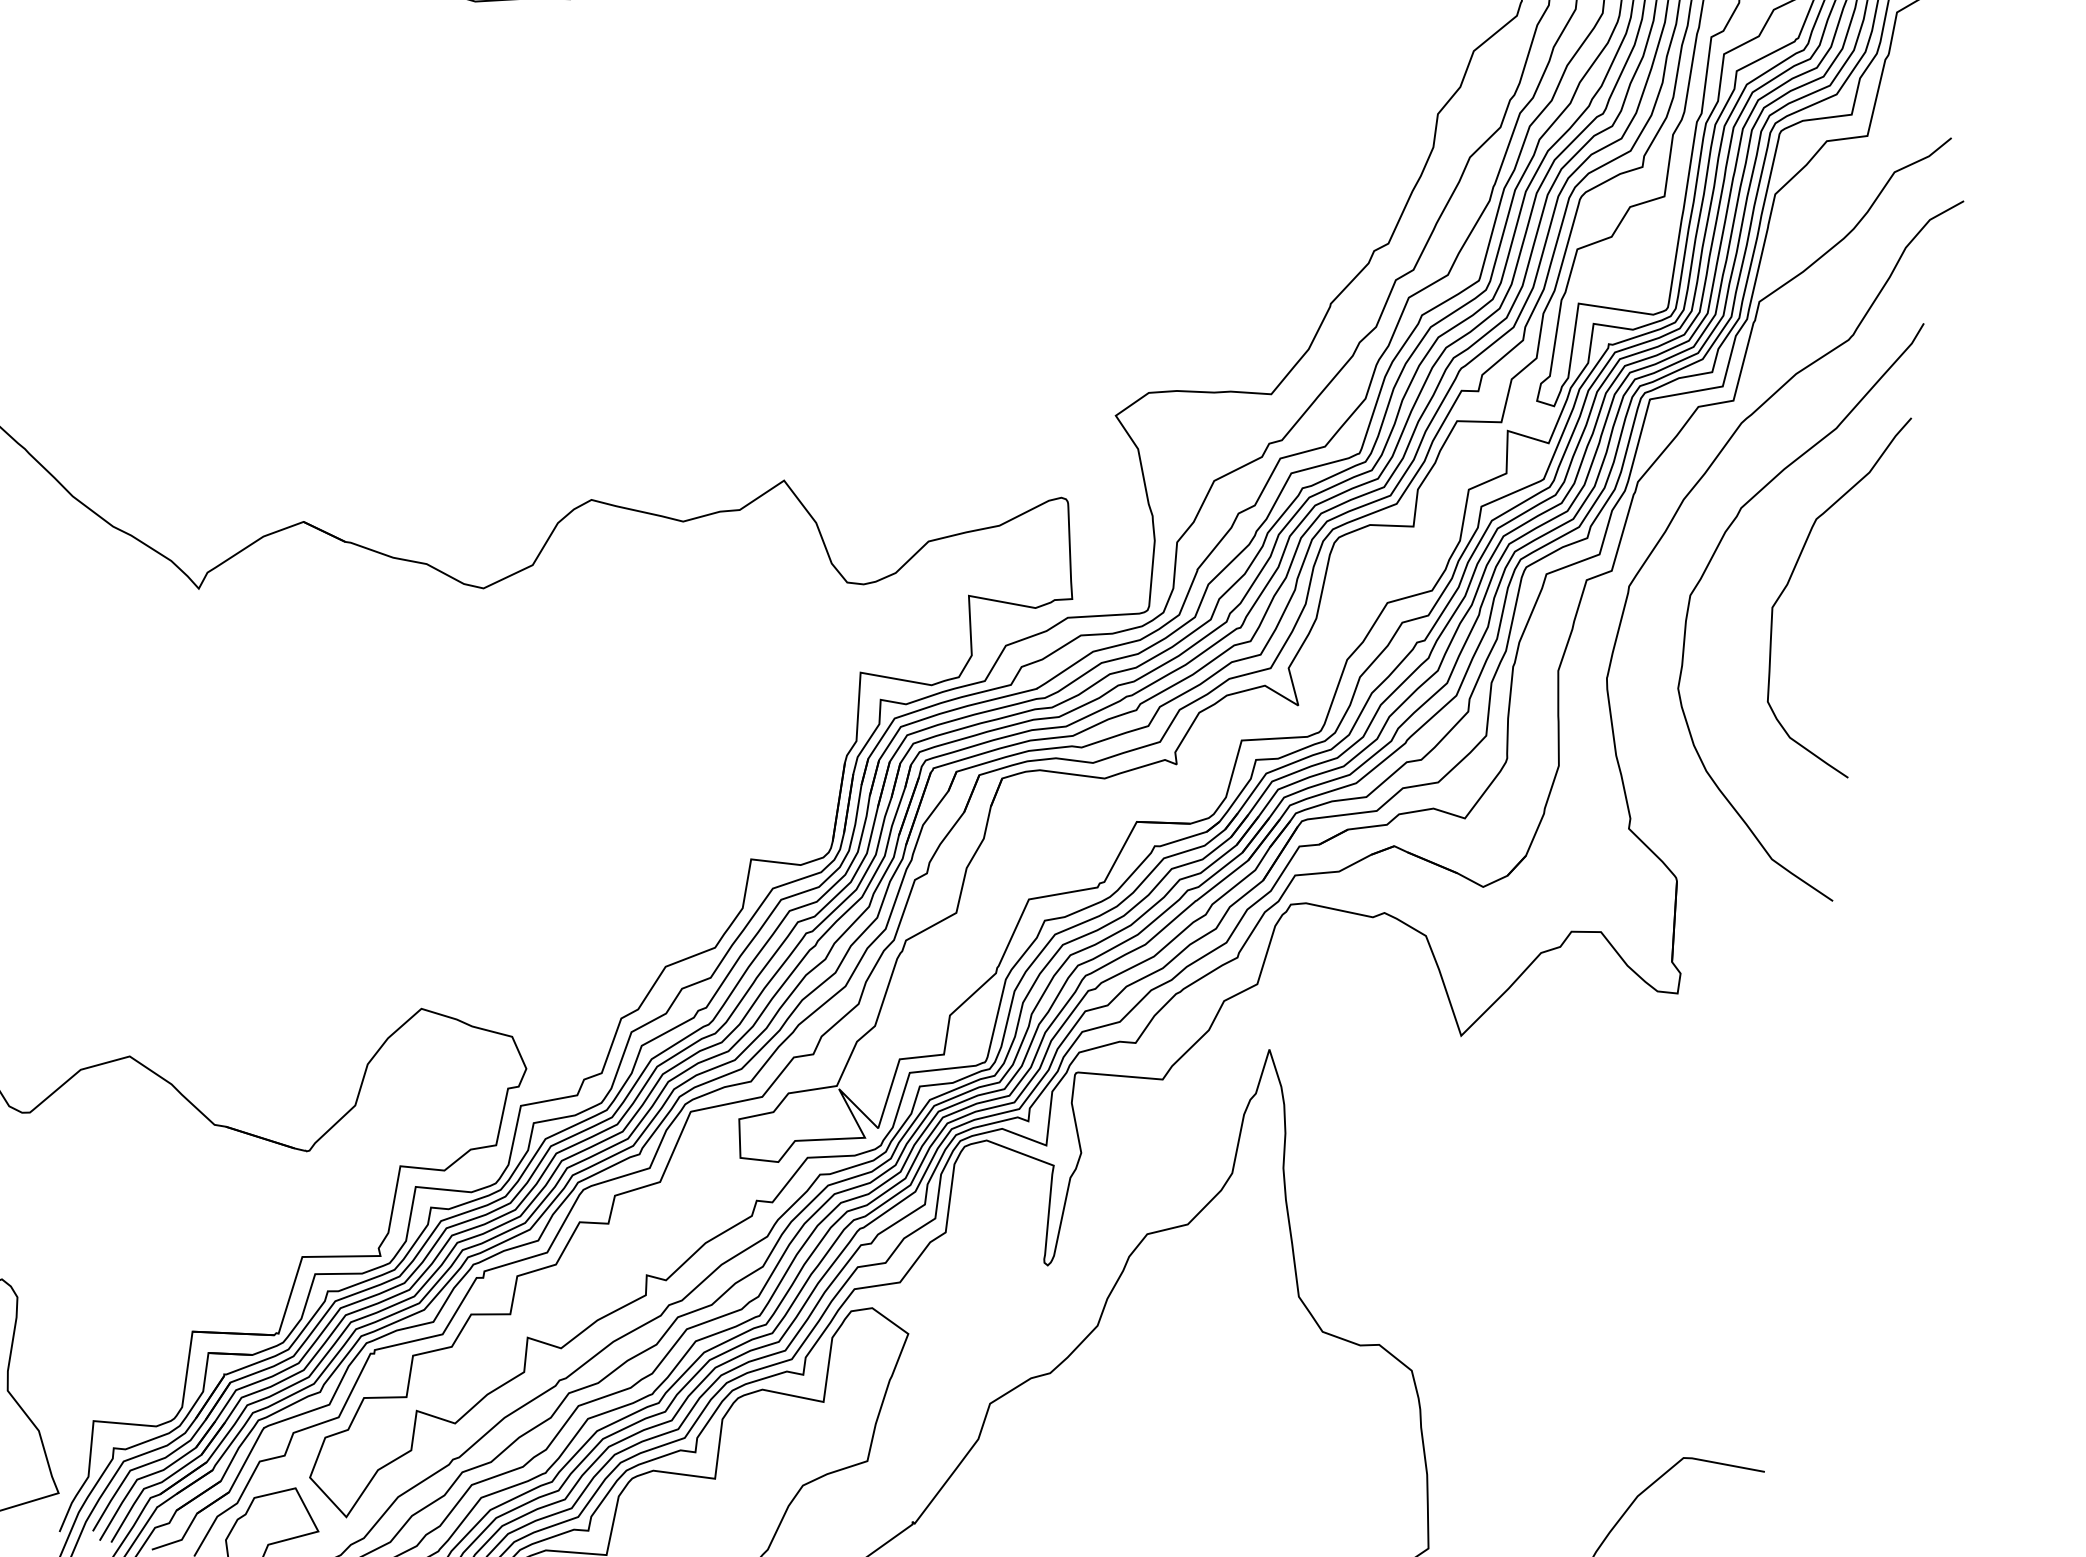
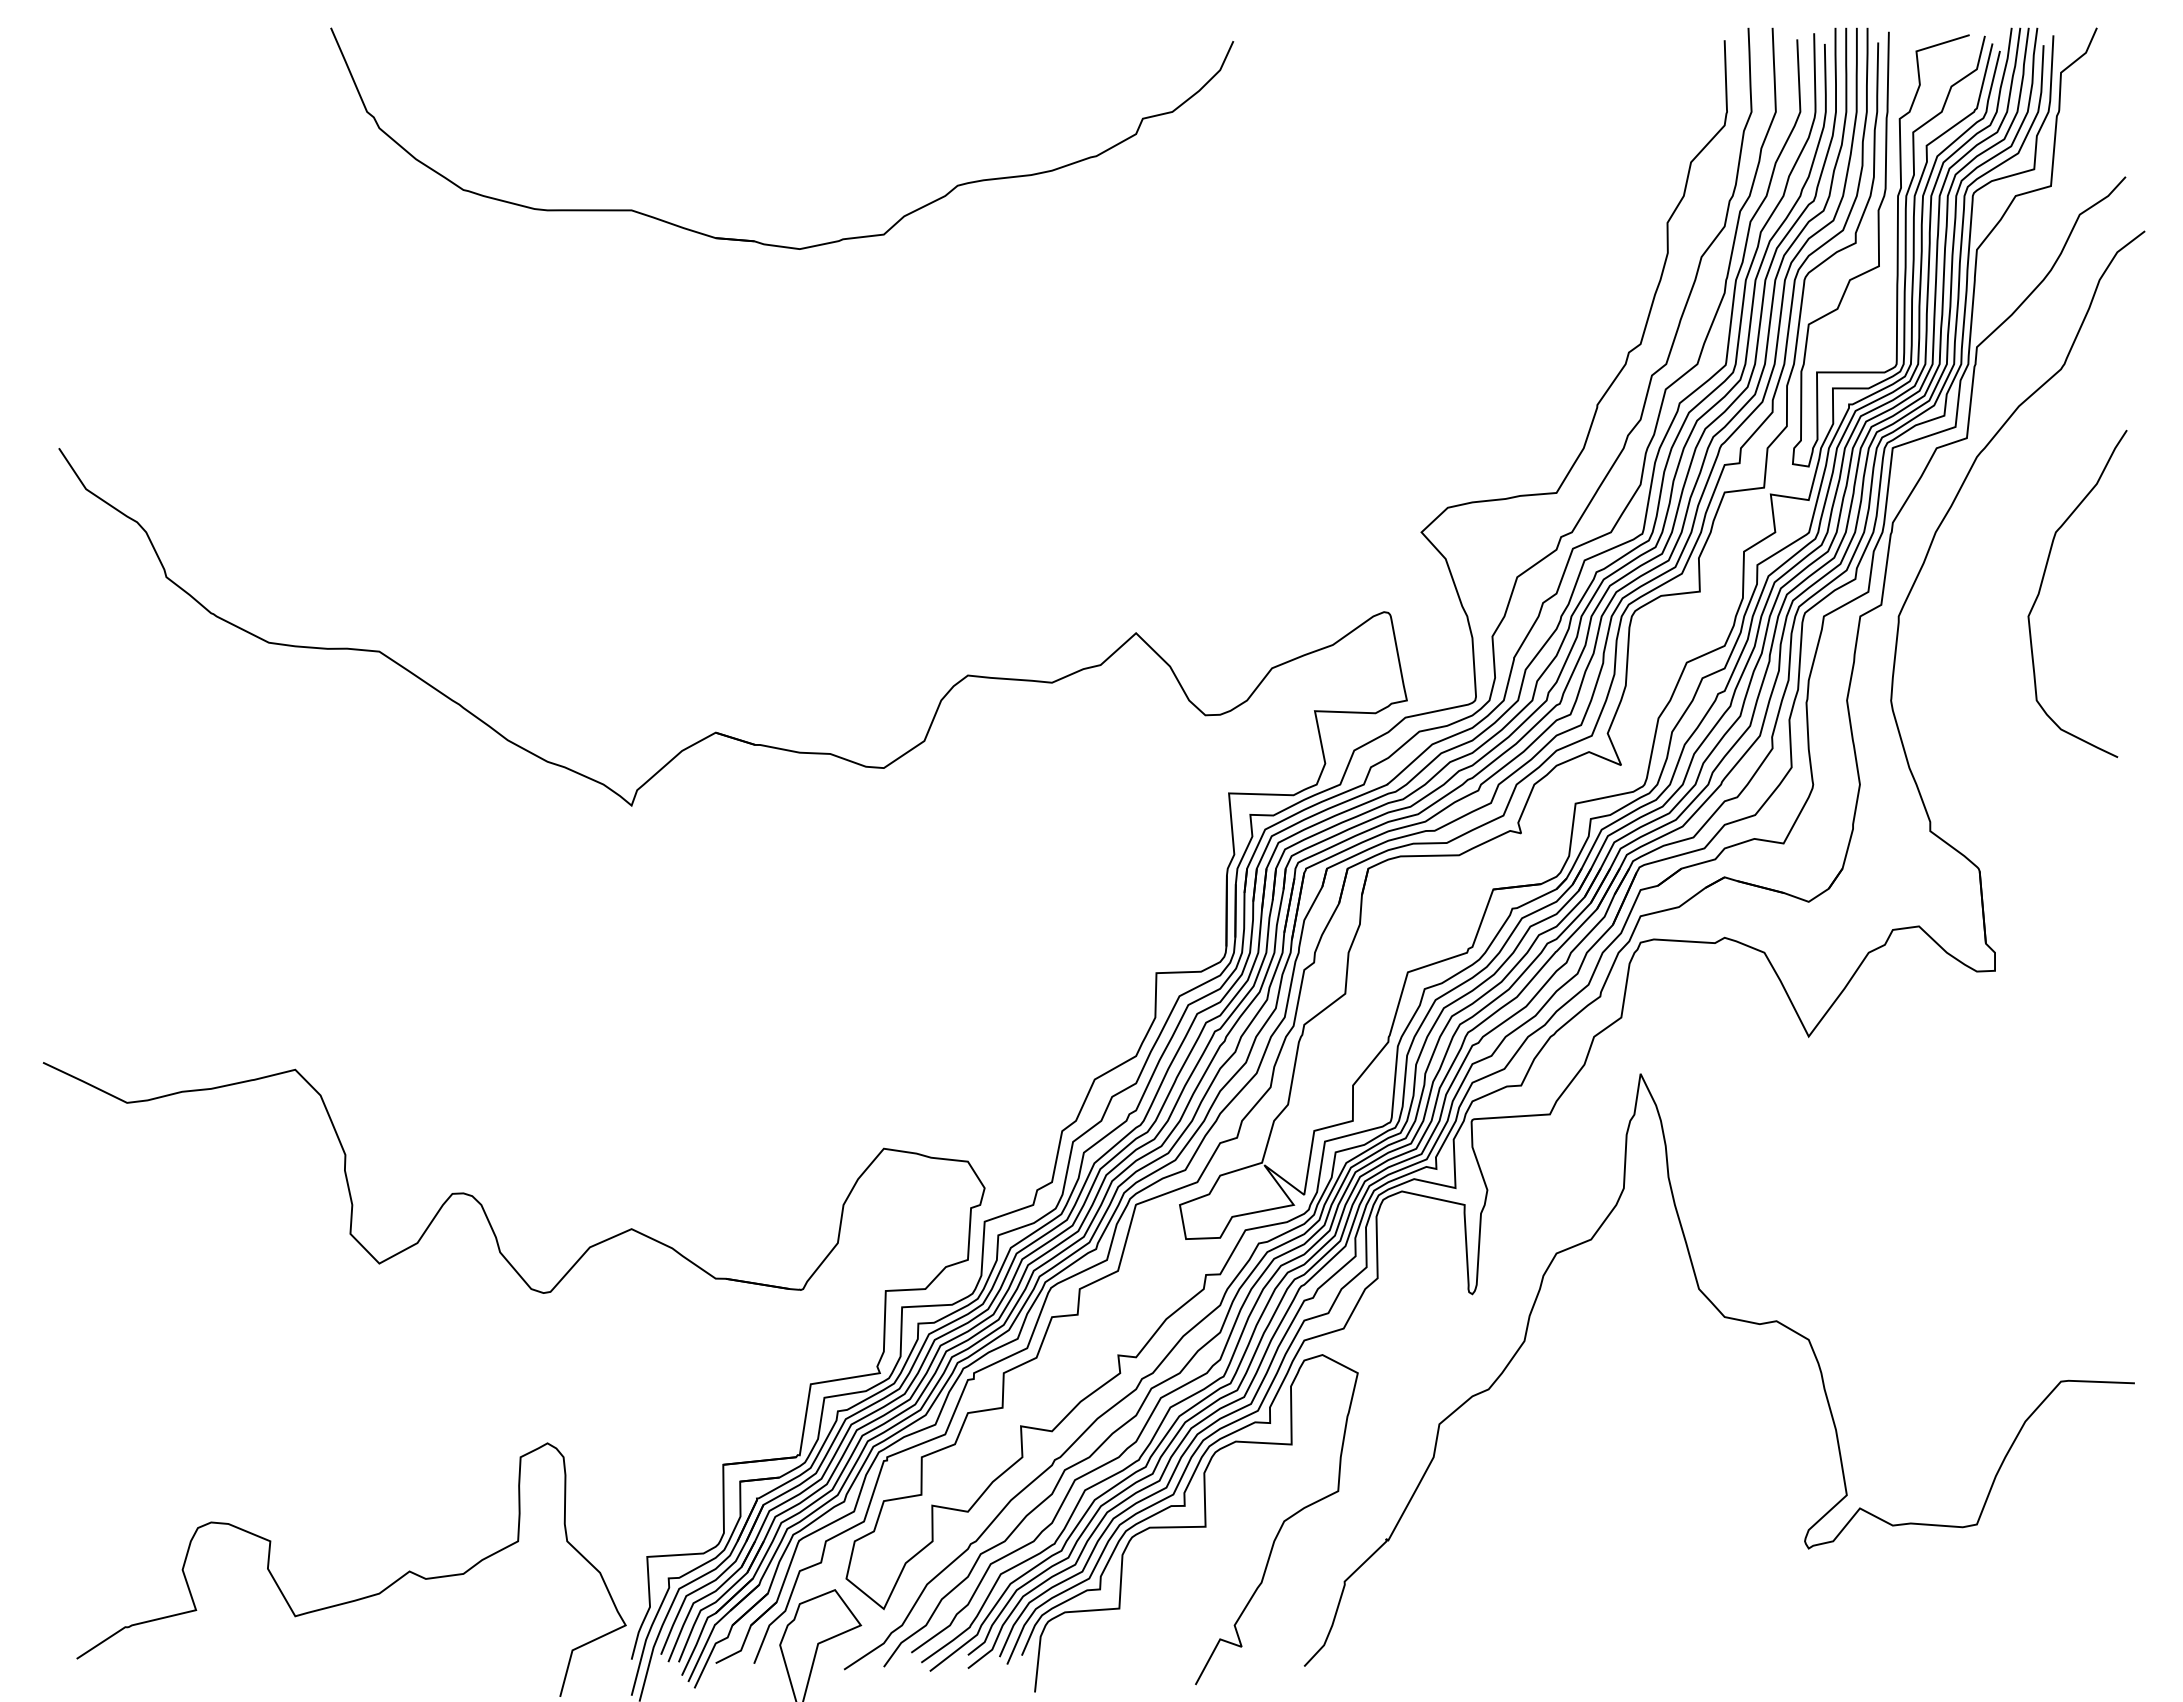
curve: (1711, 561) -> (1968, 583), removed

